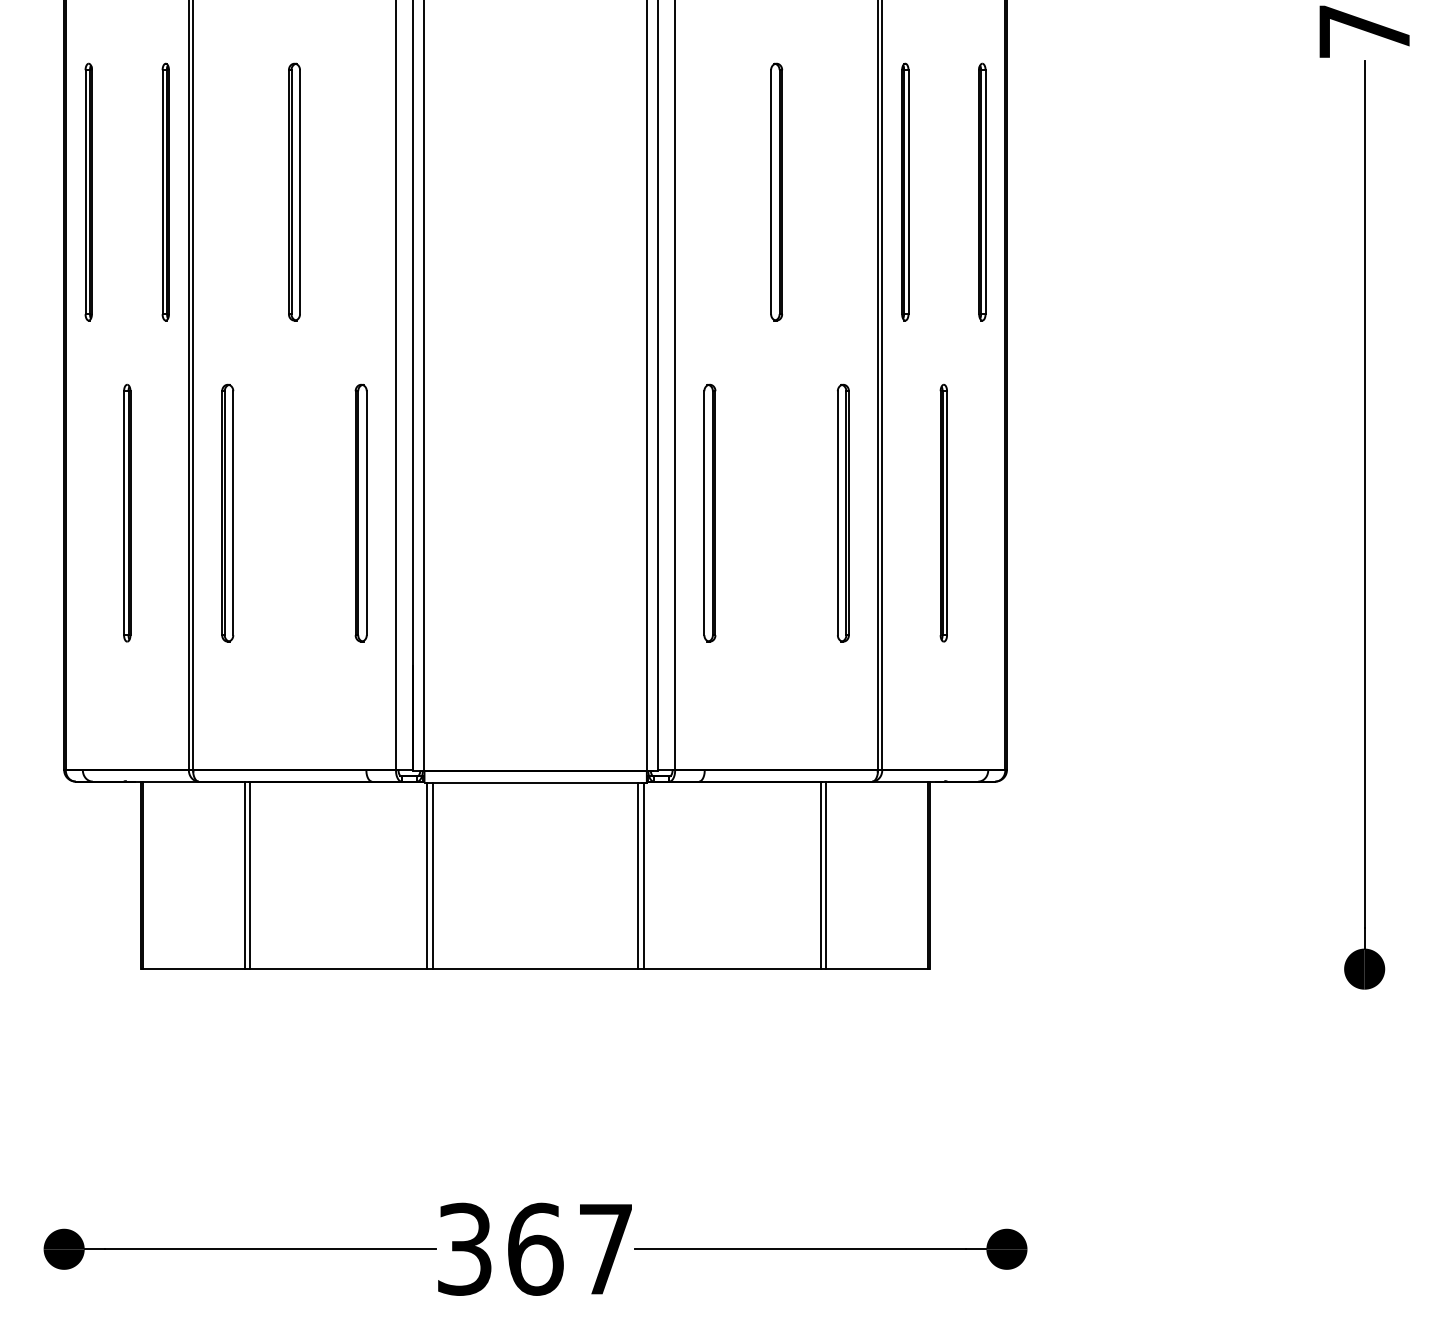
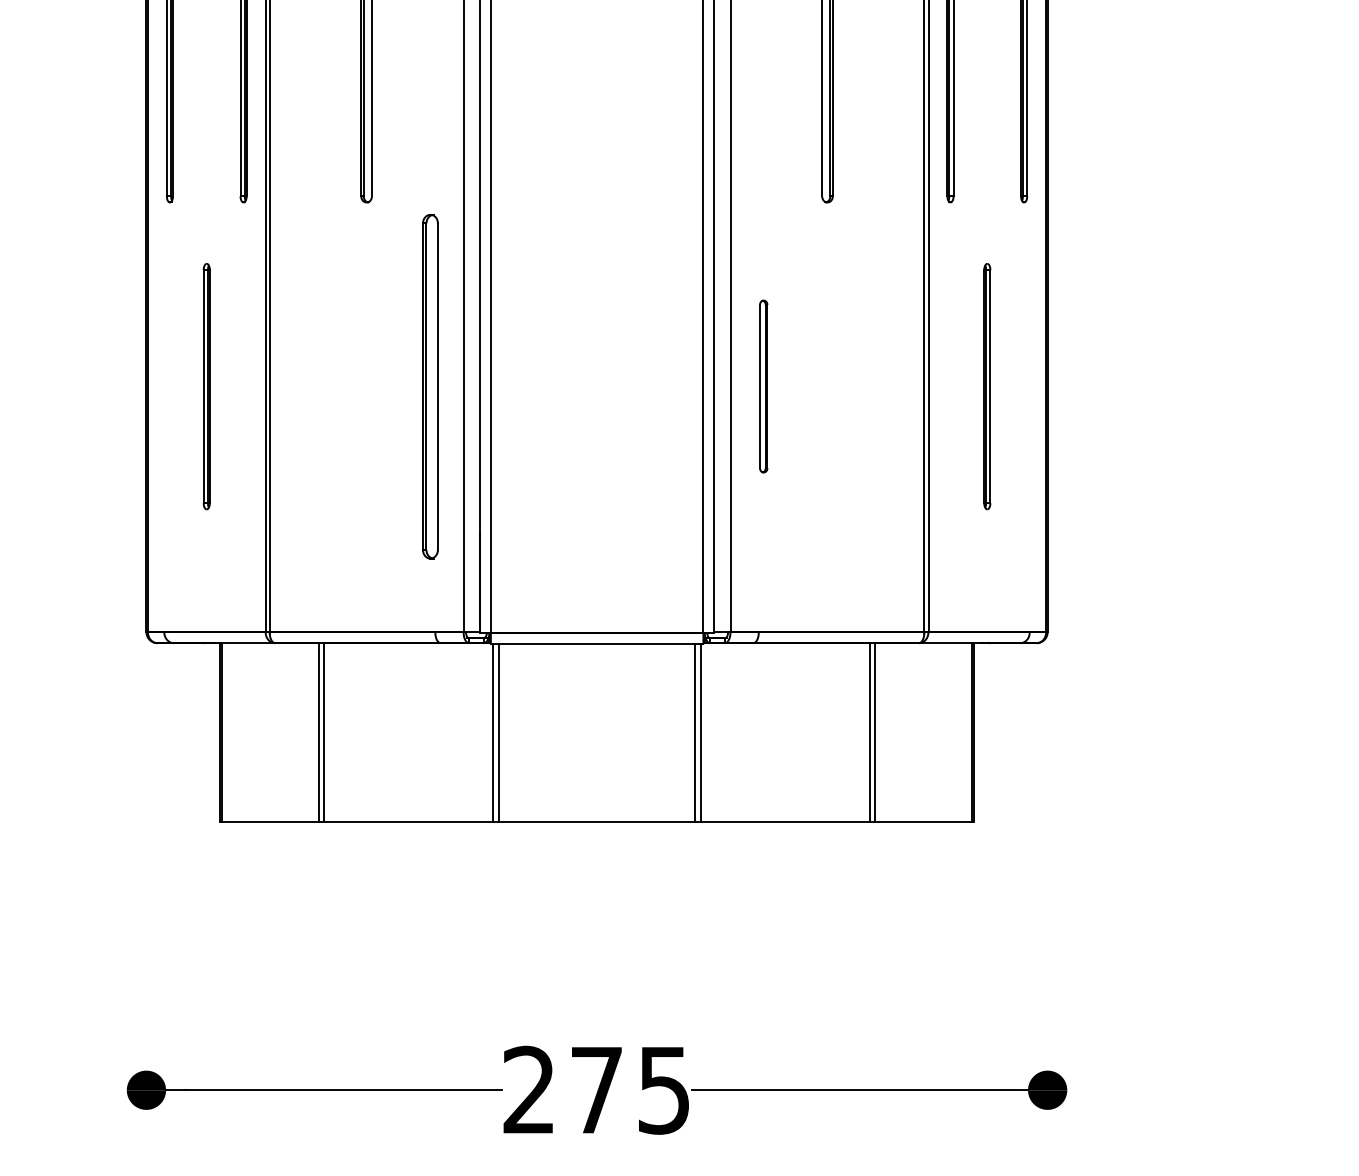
part: (227, 512) -> (302, 385), removed
part: (360, 512) -> (429, 385), size x1.4
part: (709, 512) -> (763, 385), size x0.7
part: (843, 512) -> (891, 385), removed
text: (534, 1248) -> (596, 1089), 367 -> 275

